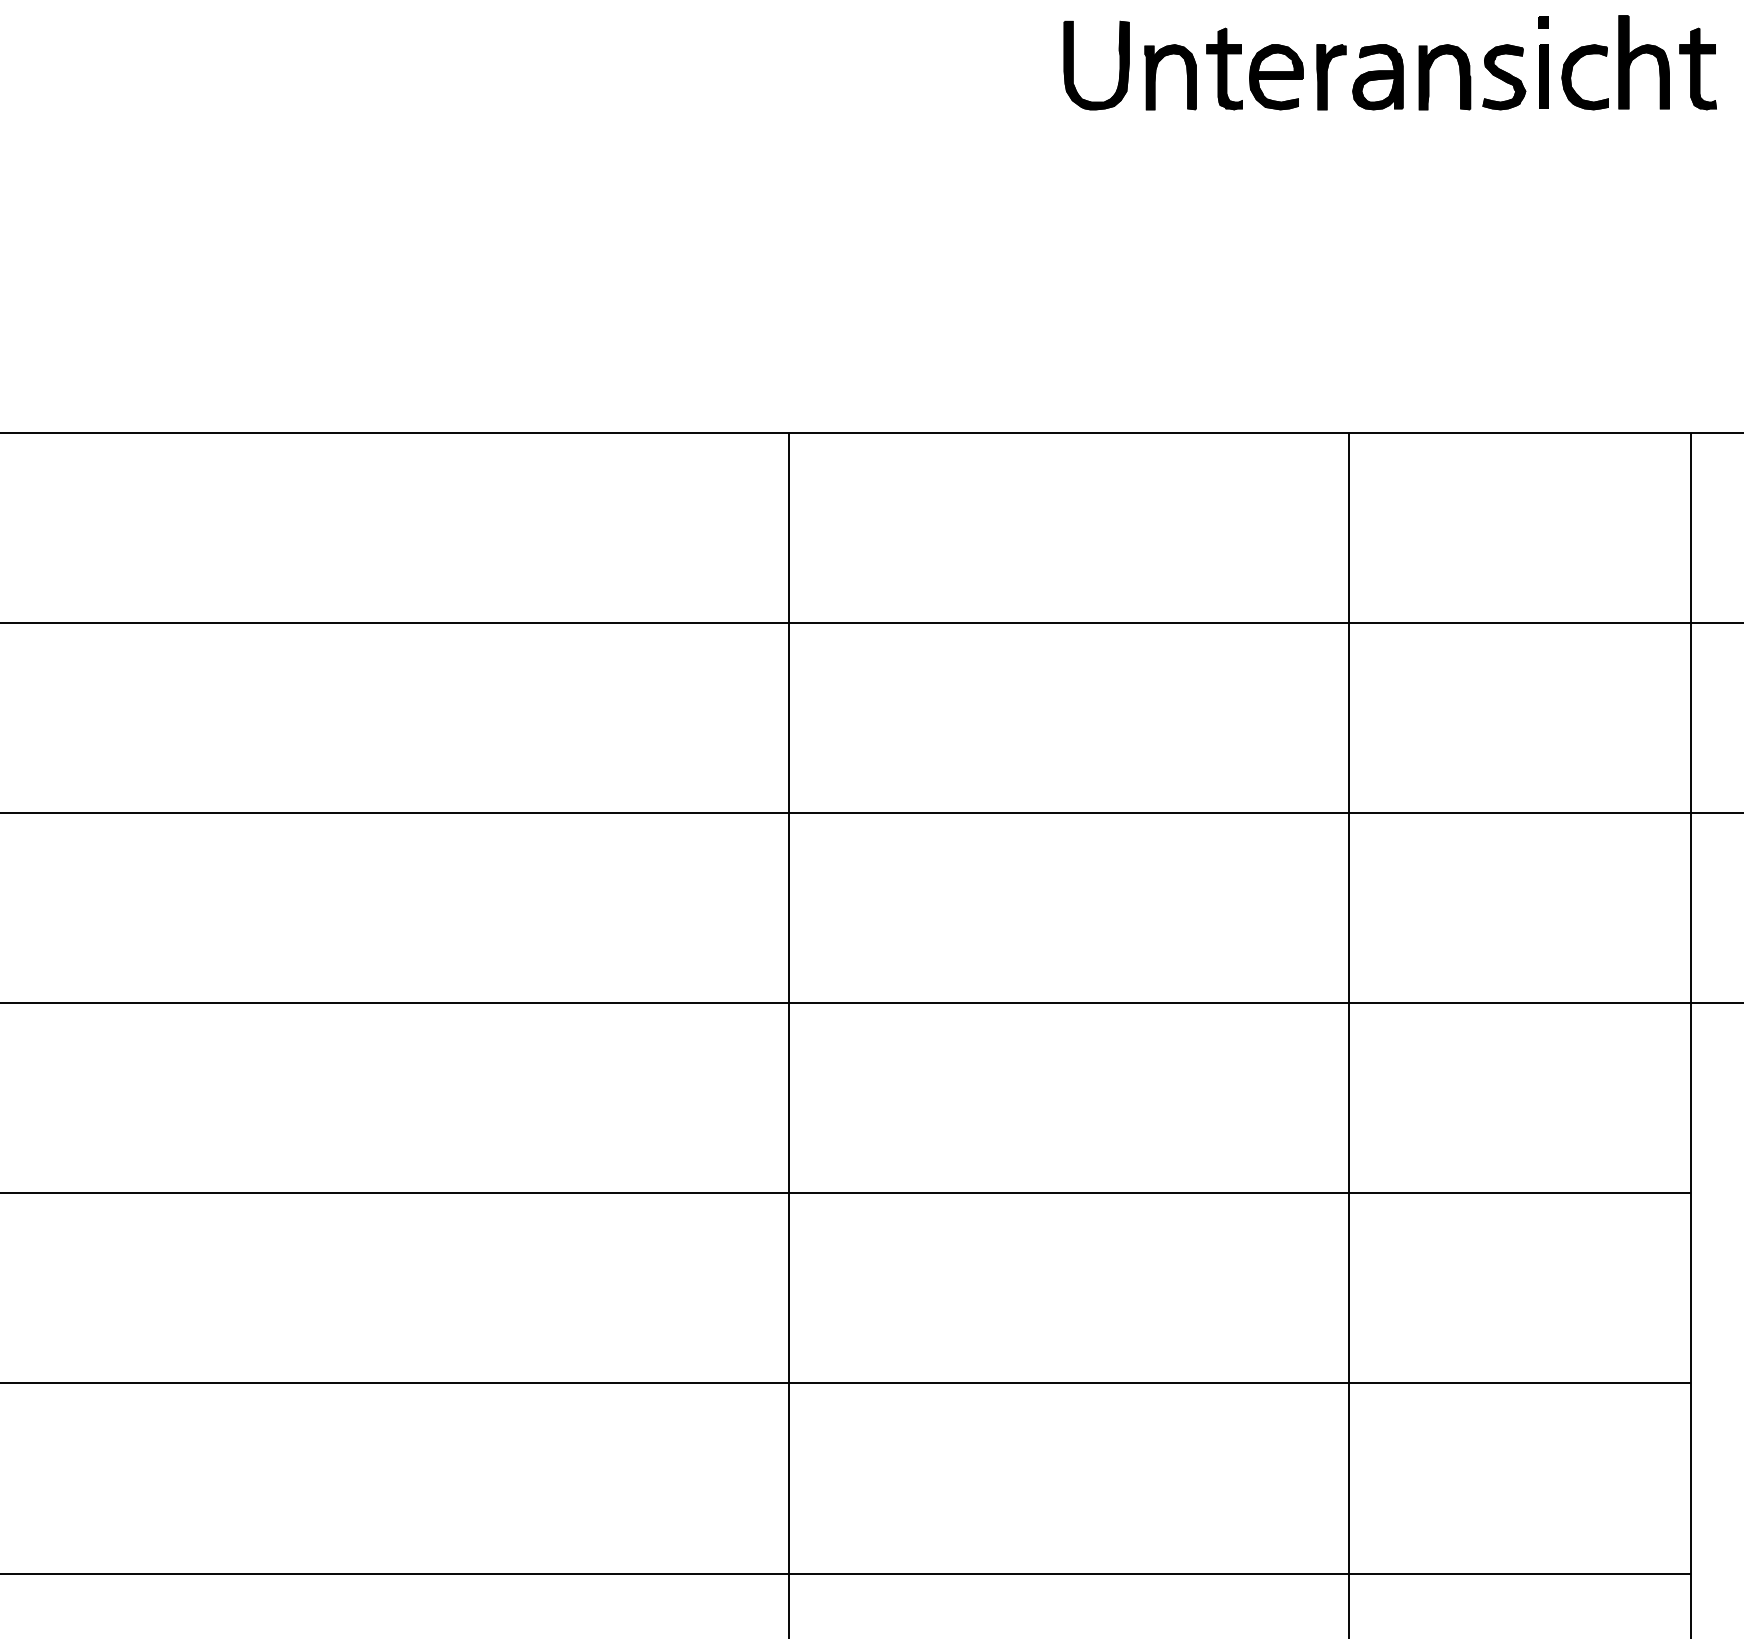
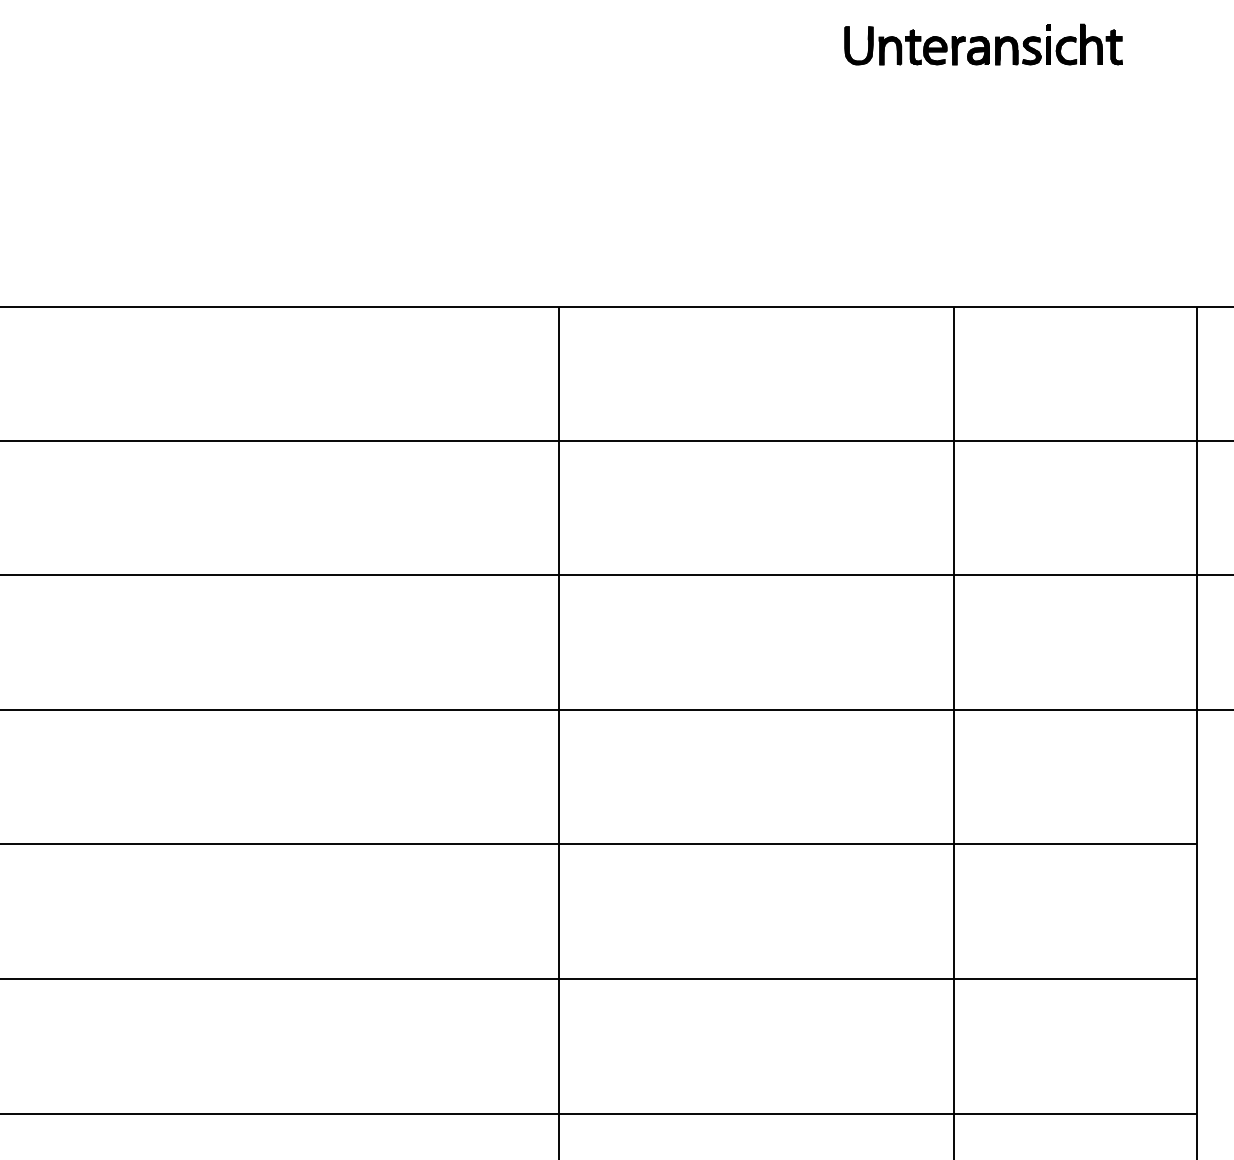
part: (1389, 62) -> (983, 44), size x0.6

